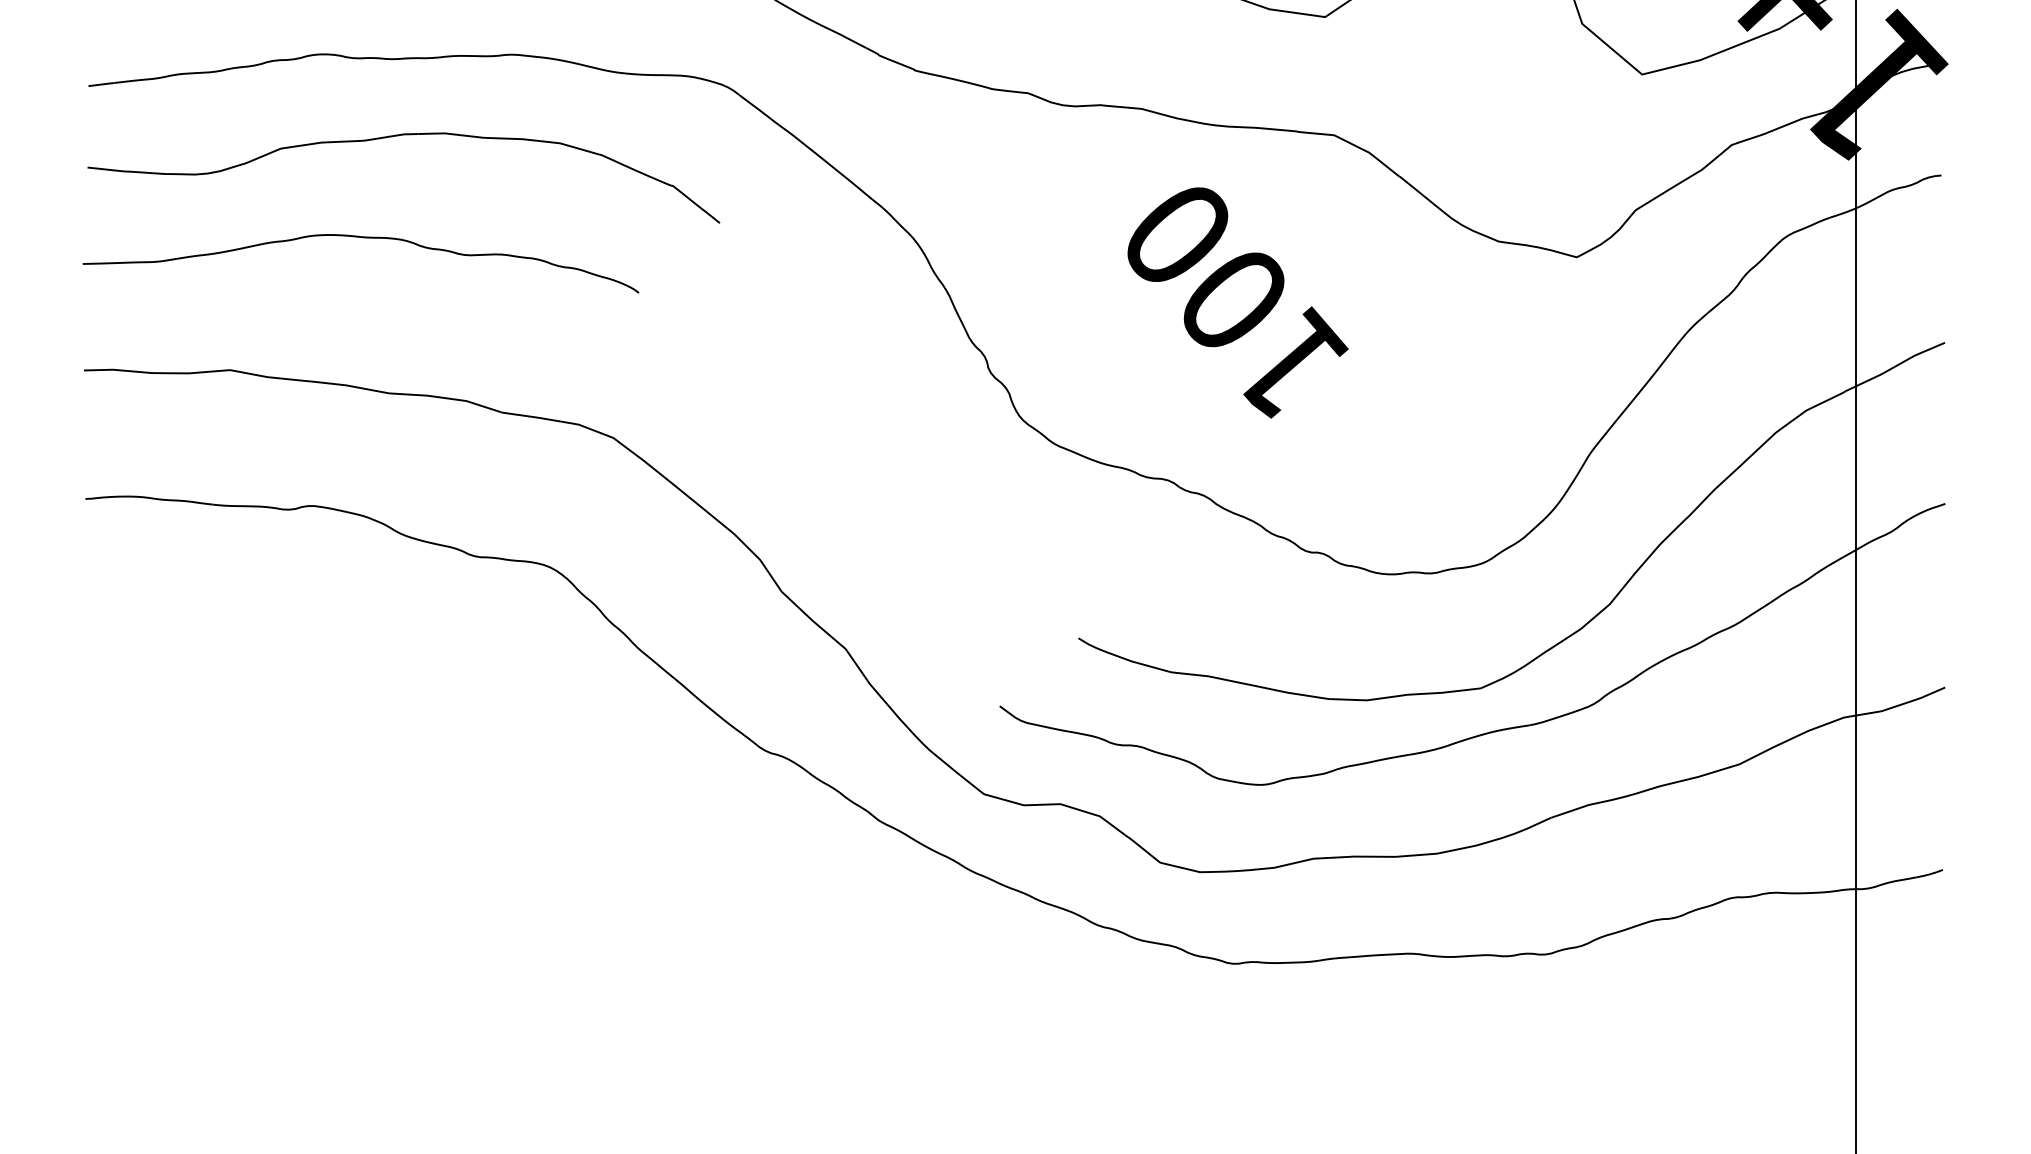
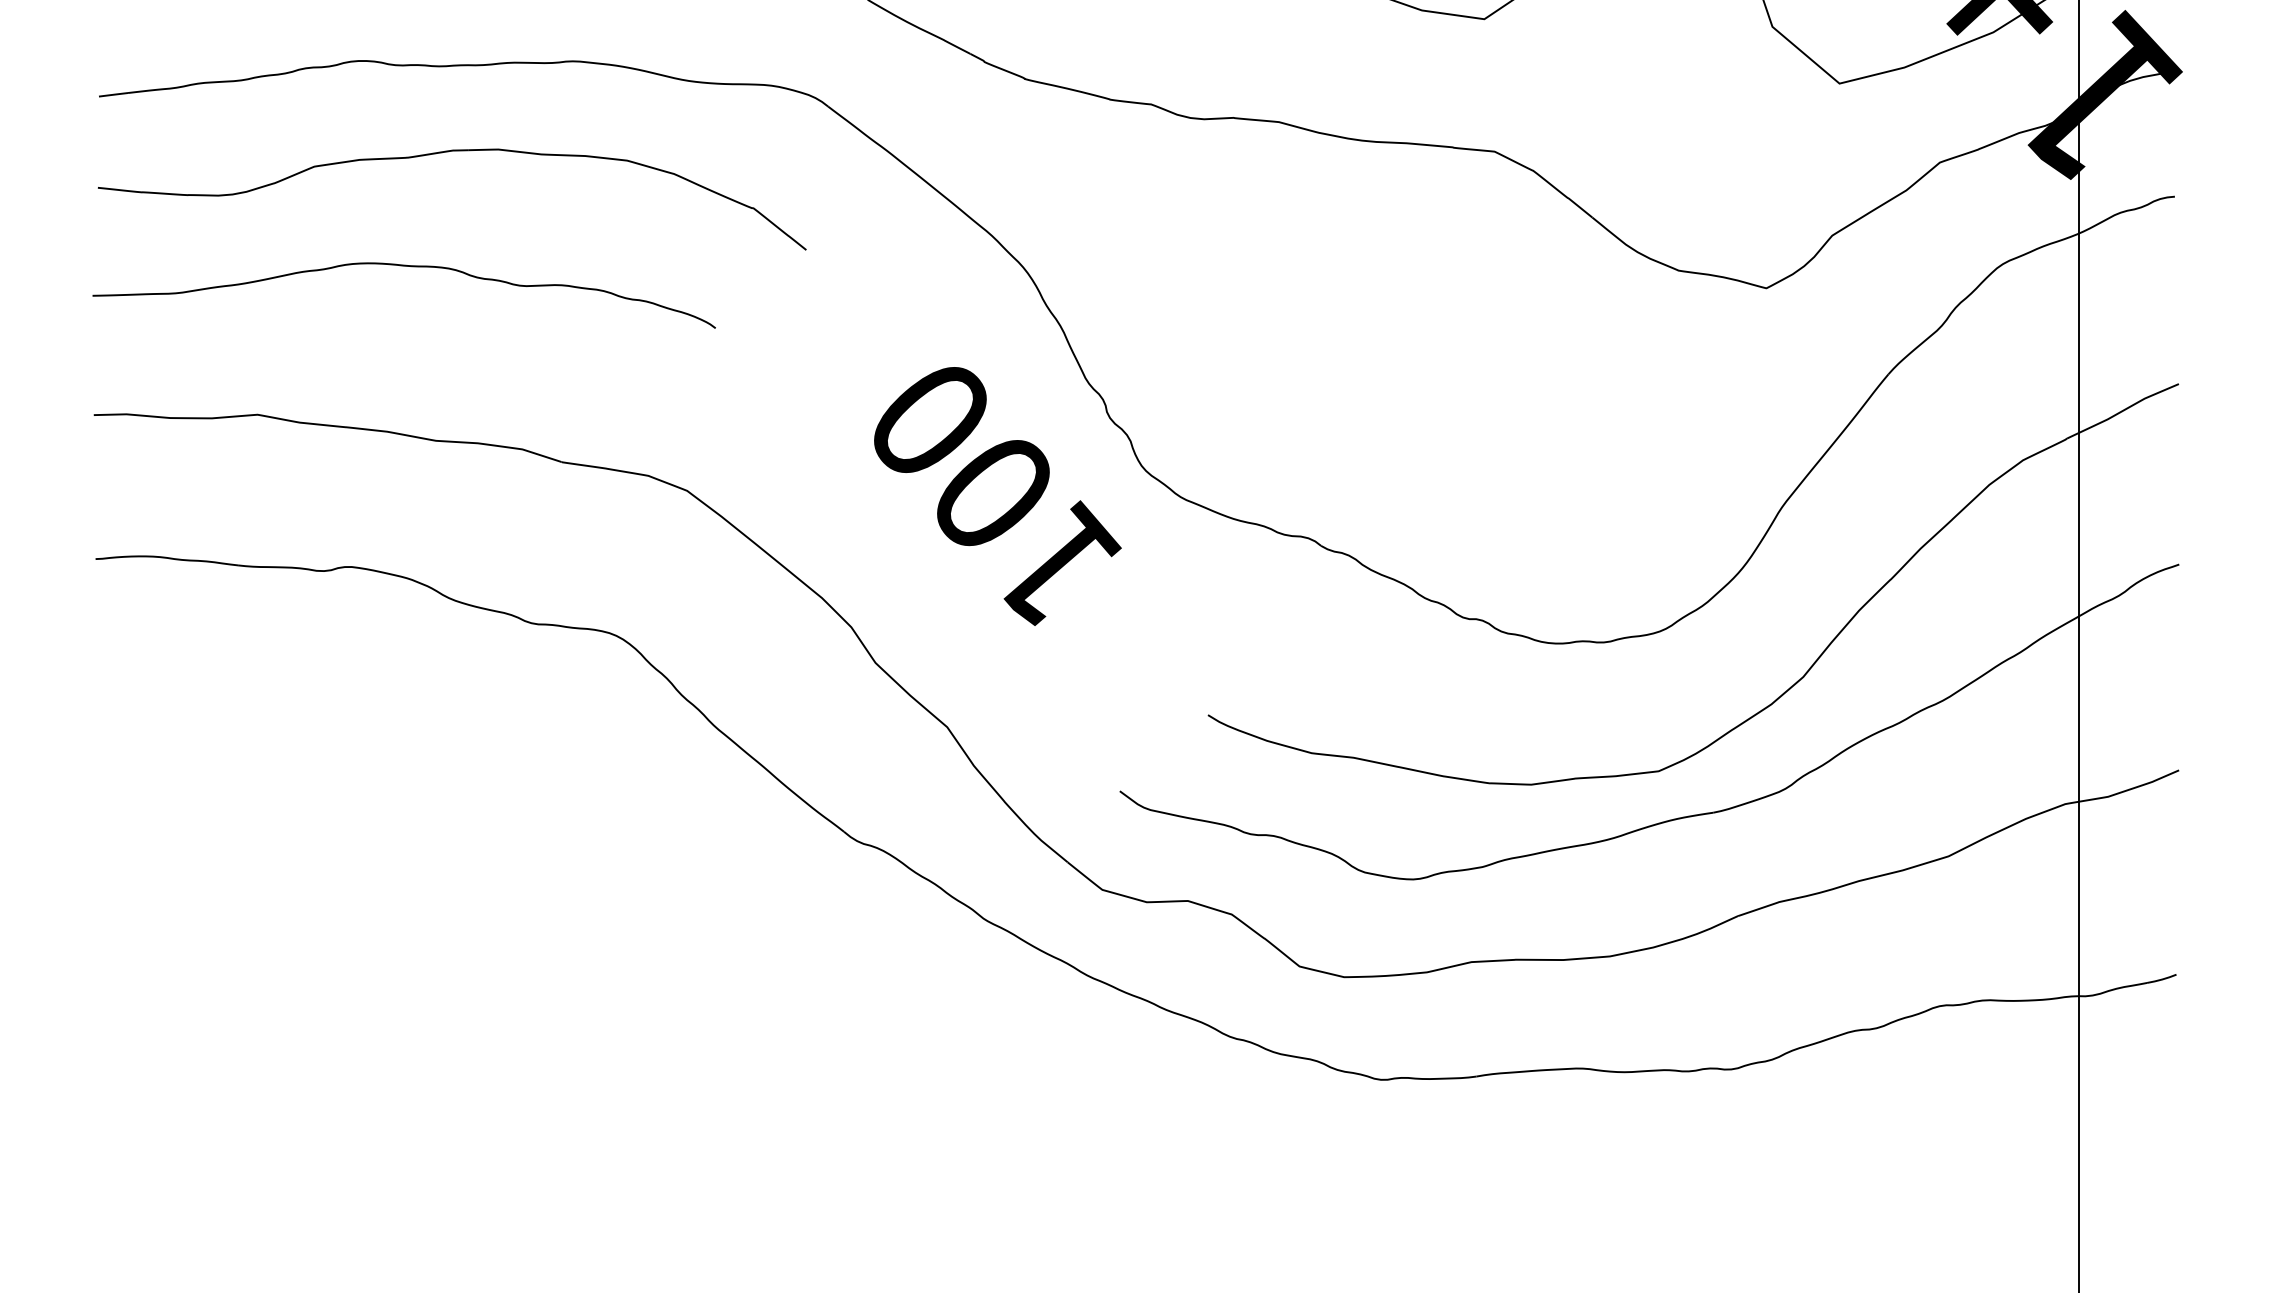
text: (1237, 302) -> (997, 496), moved

